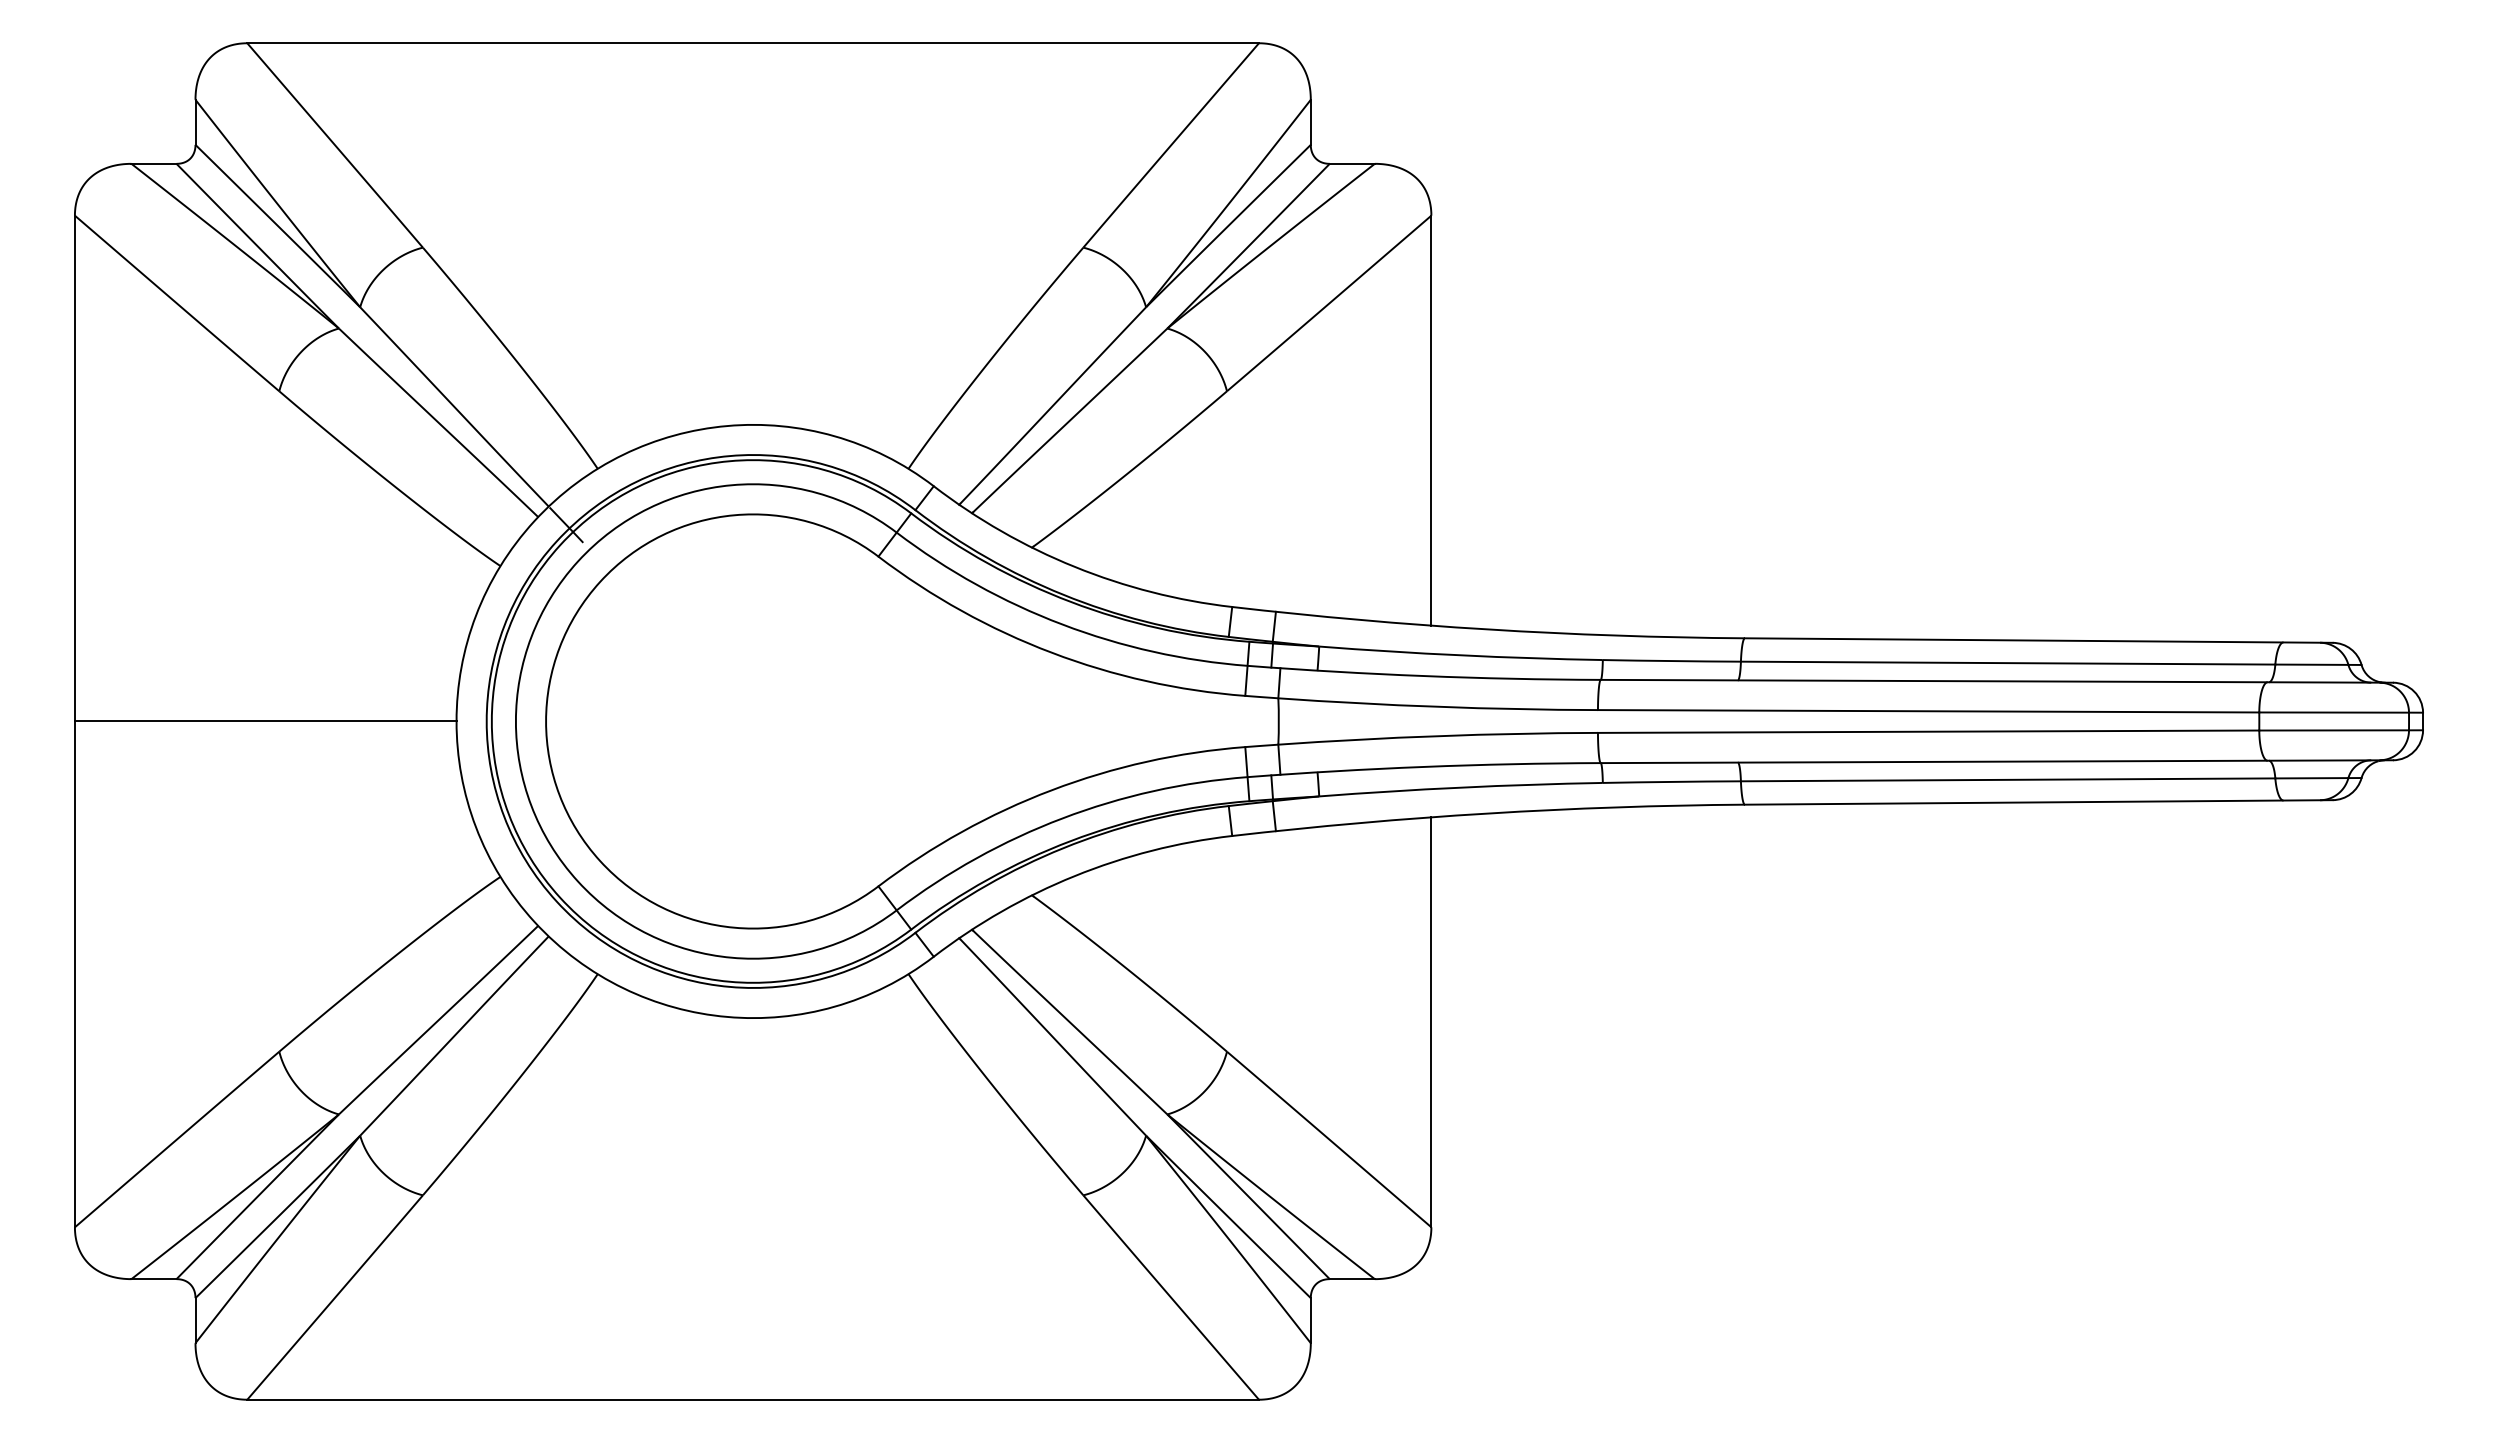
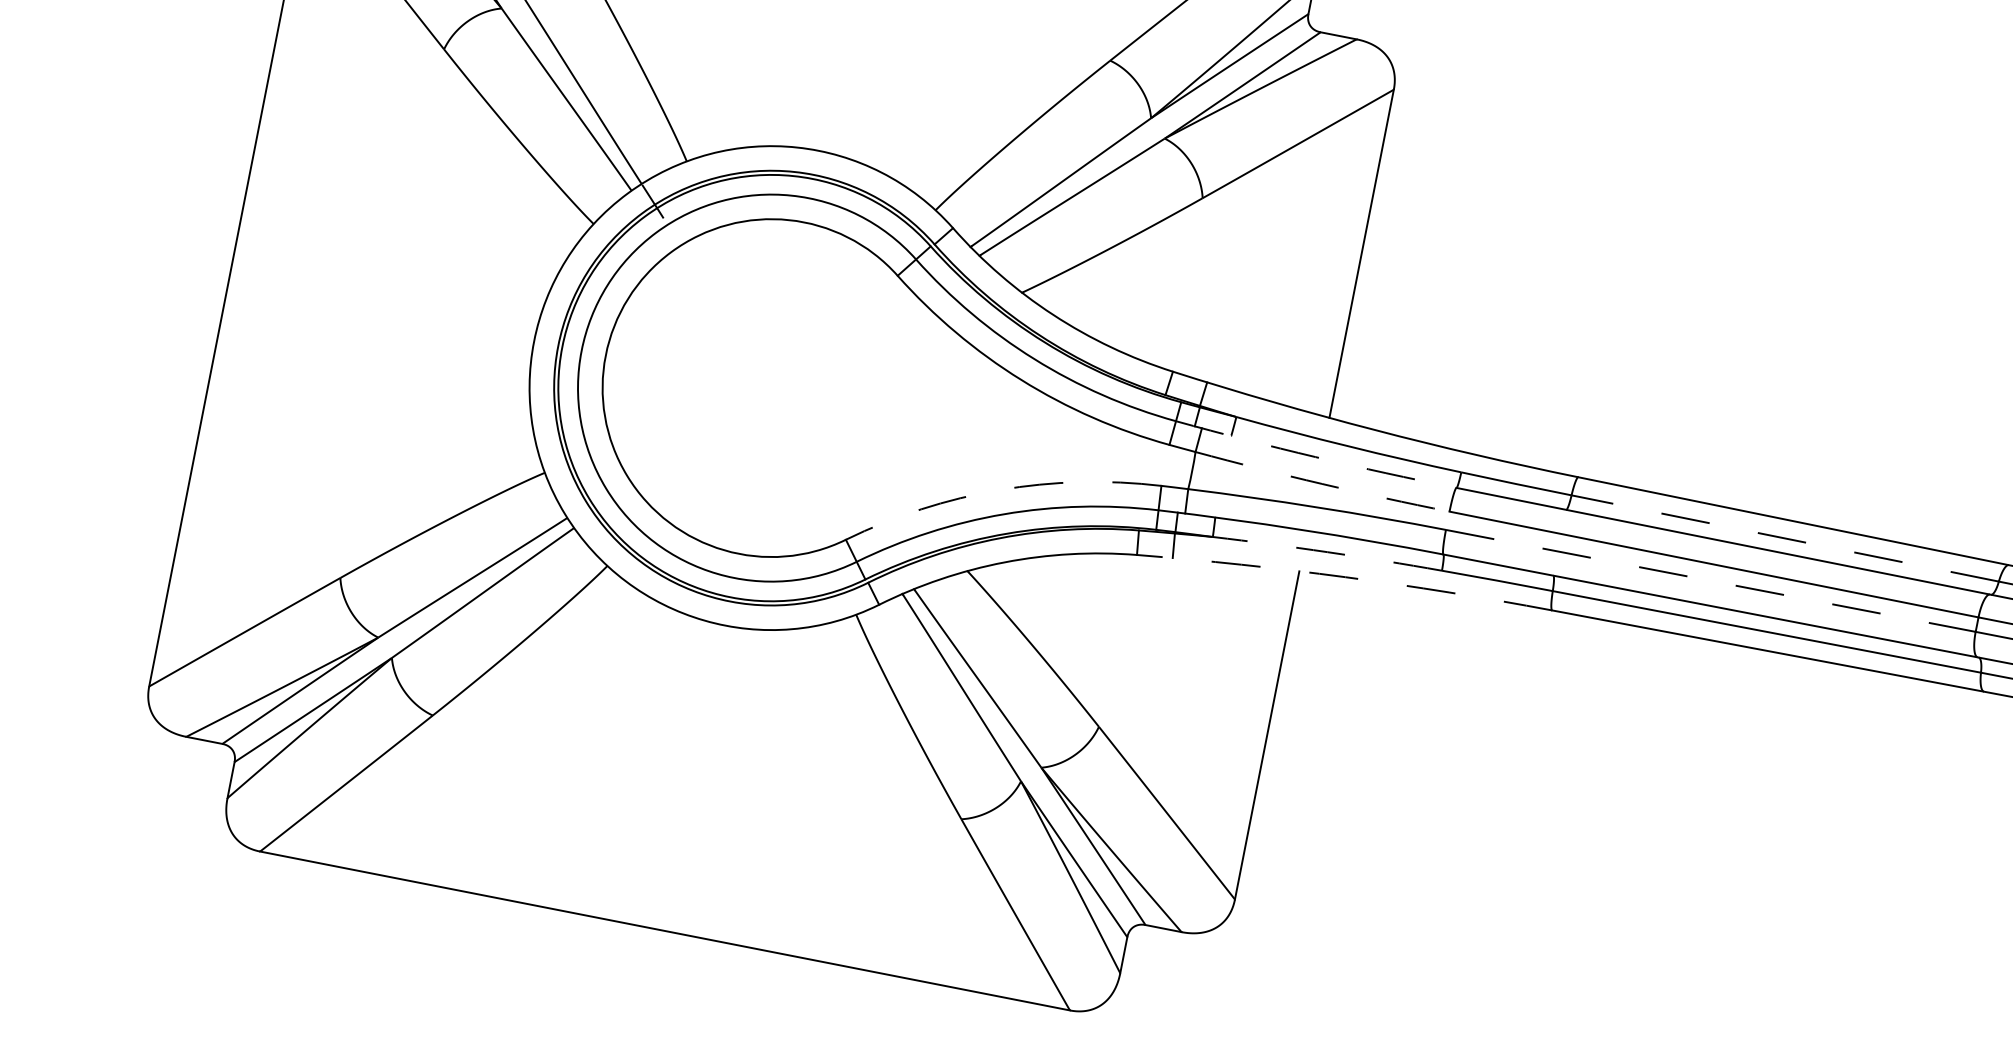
line: (2007, 663) -> (1784, 538), solid -> dashed
arc: (1424, 676) -> (1315, 457), solid -> dashed
arc: (1438, 706) -> (1322, 483), solid -> dashed
line: (265, 721) -> (381, 311), removed
line: (1928, 731) -> (1710, 580), solid -> dashed
arc: (1460, 787) -> (1327, 552), solid -> dashed
arc: (1051, 790) -> (999, 490), solid -> dashed
arc: (1488, 813) -> (1345, 577), solid -> dashed

